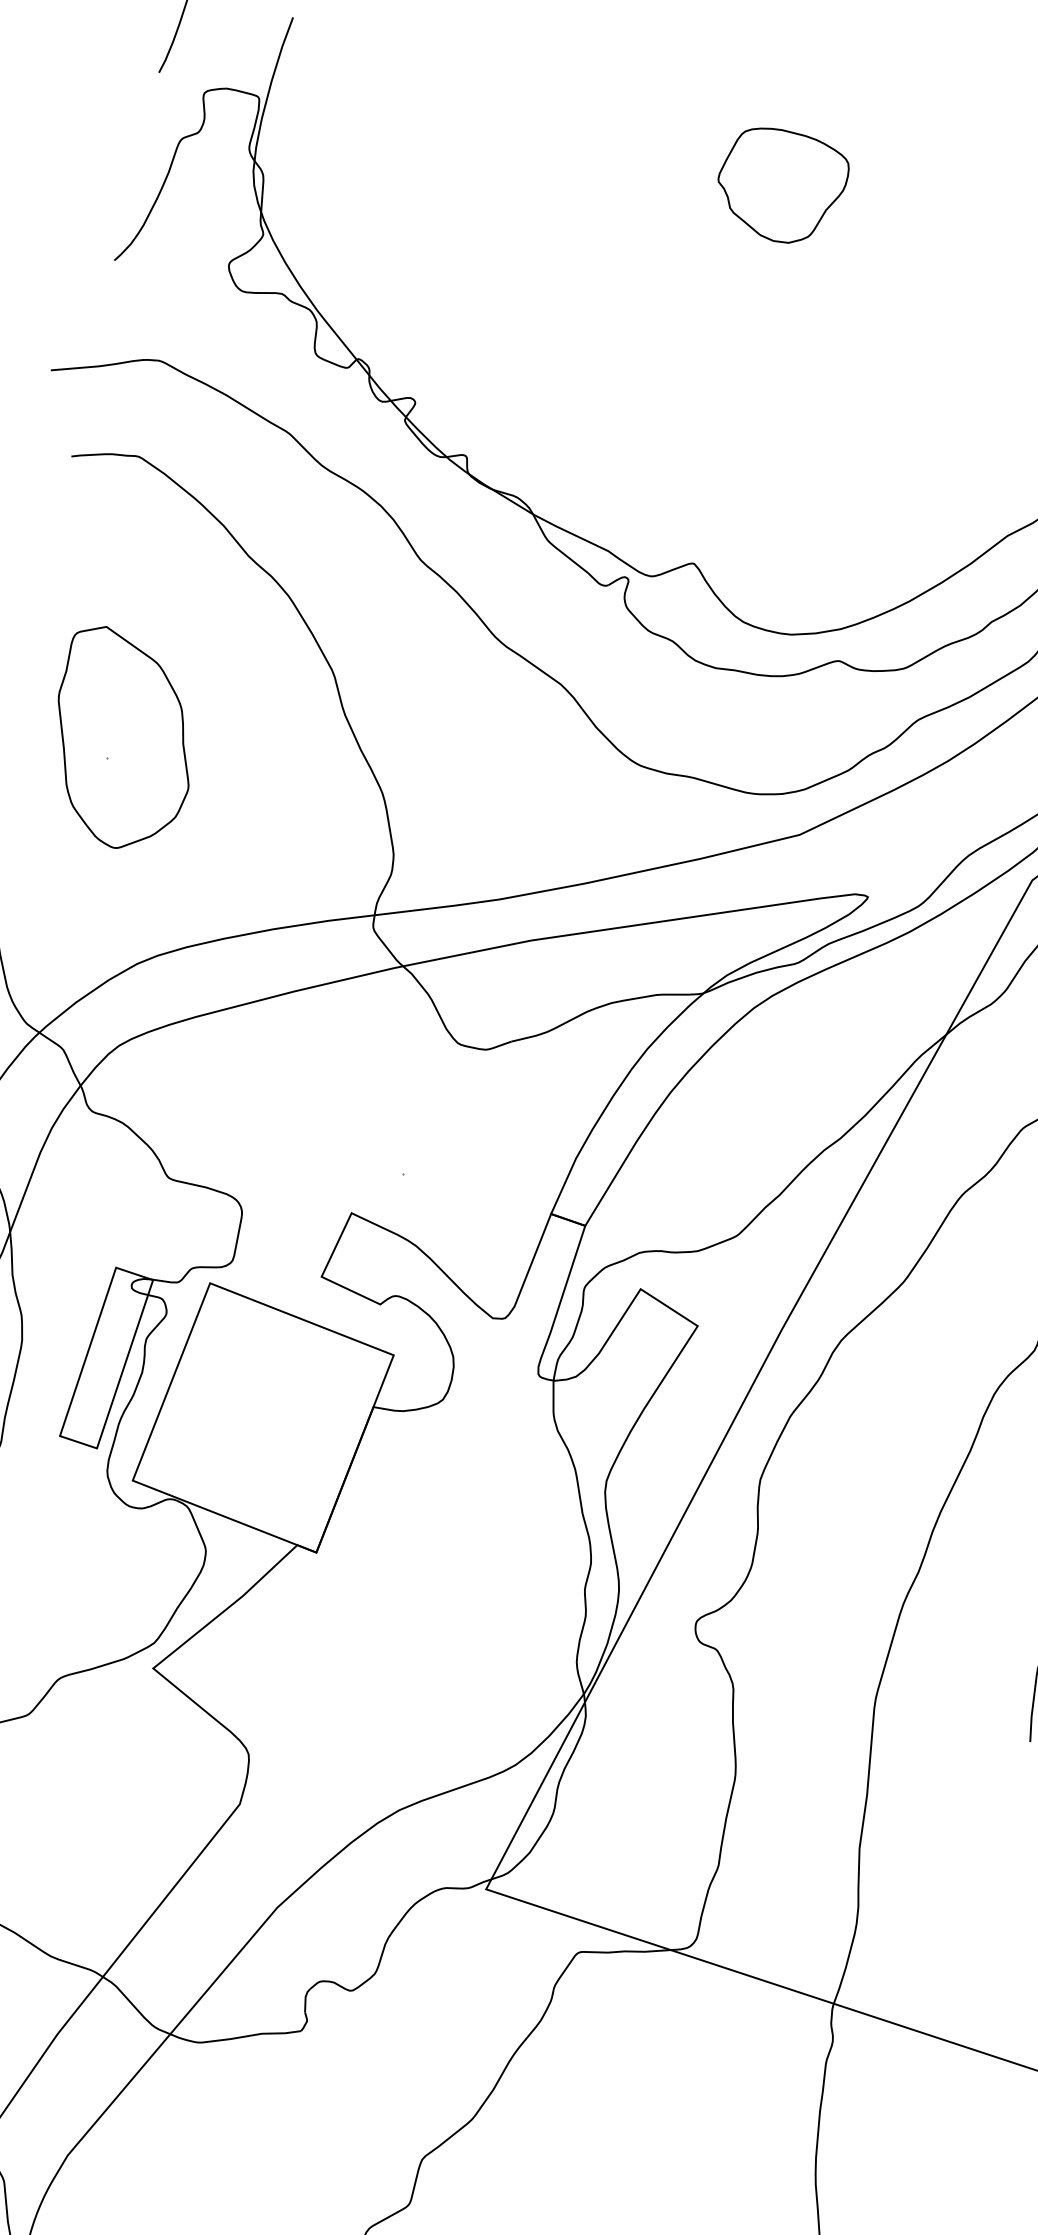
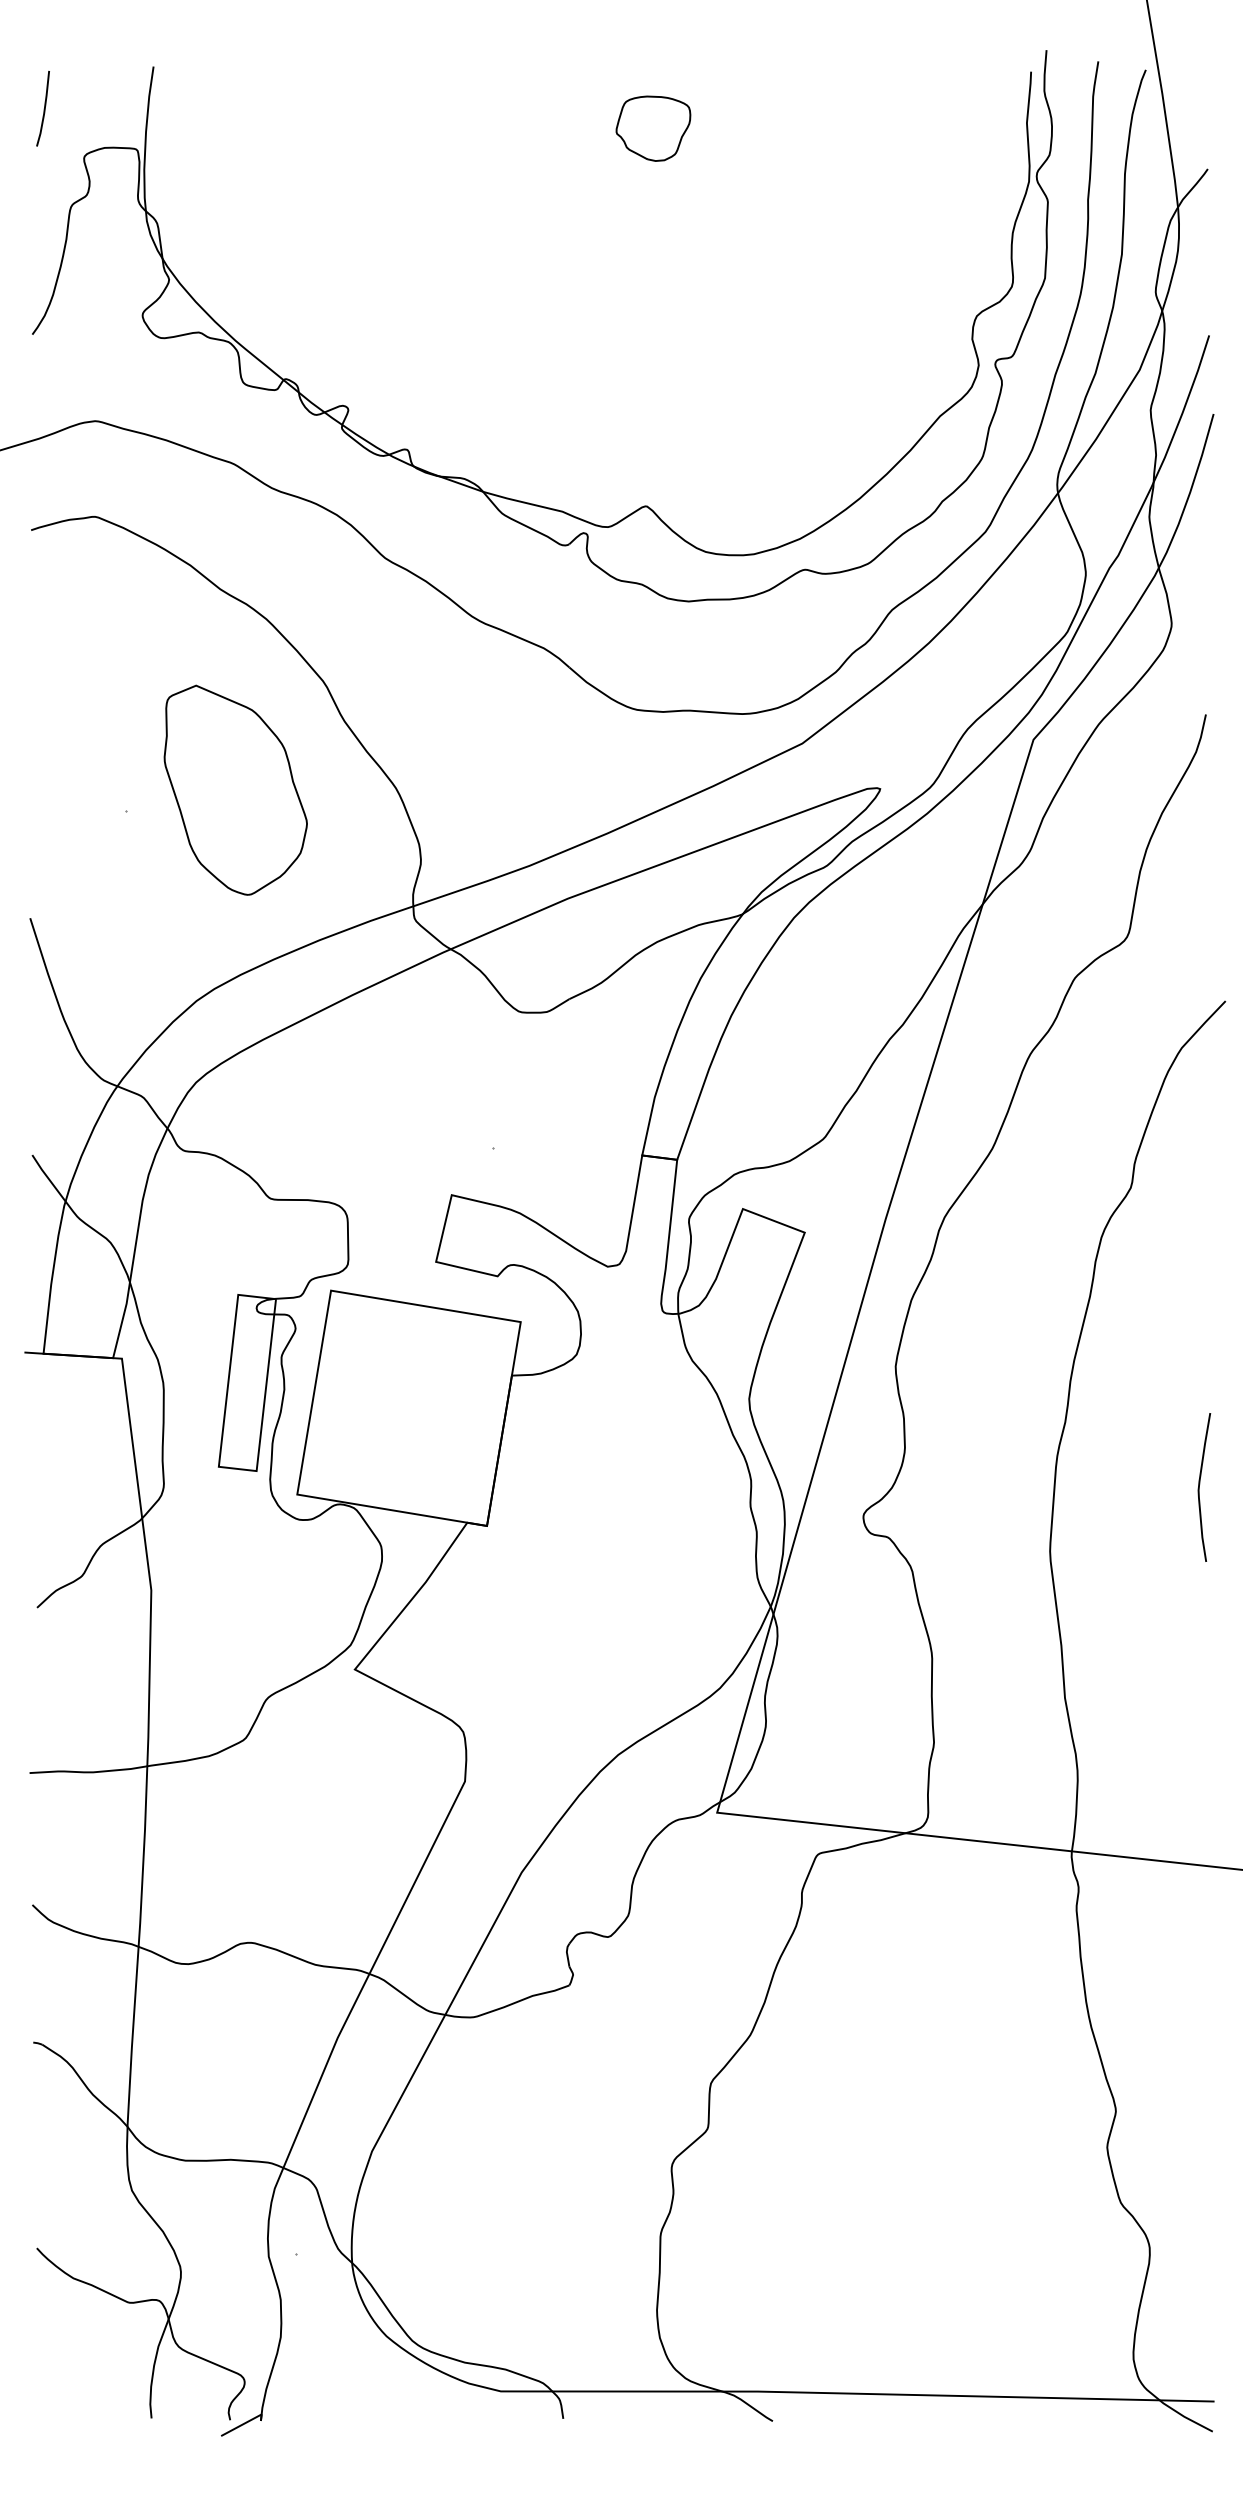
part: (781, 186) -> (653, 128), size x0.6
part: (123, 739) -> (235, 789), moved

